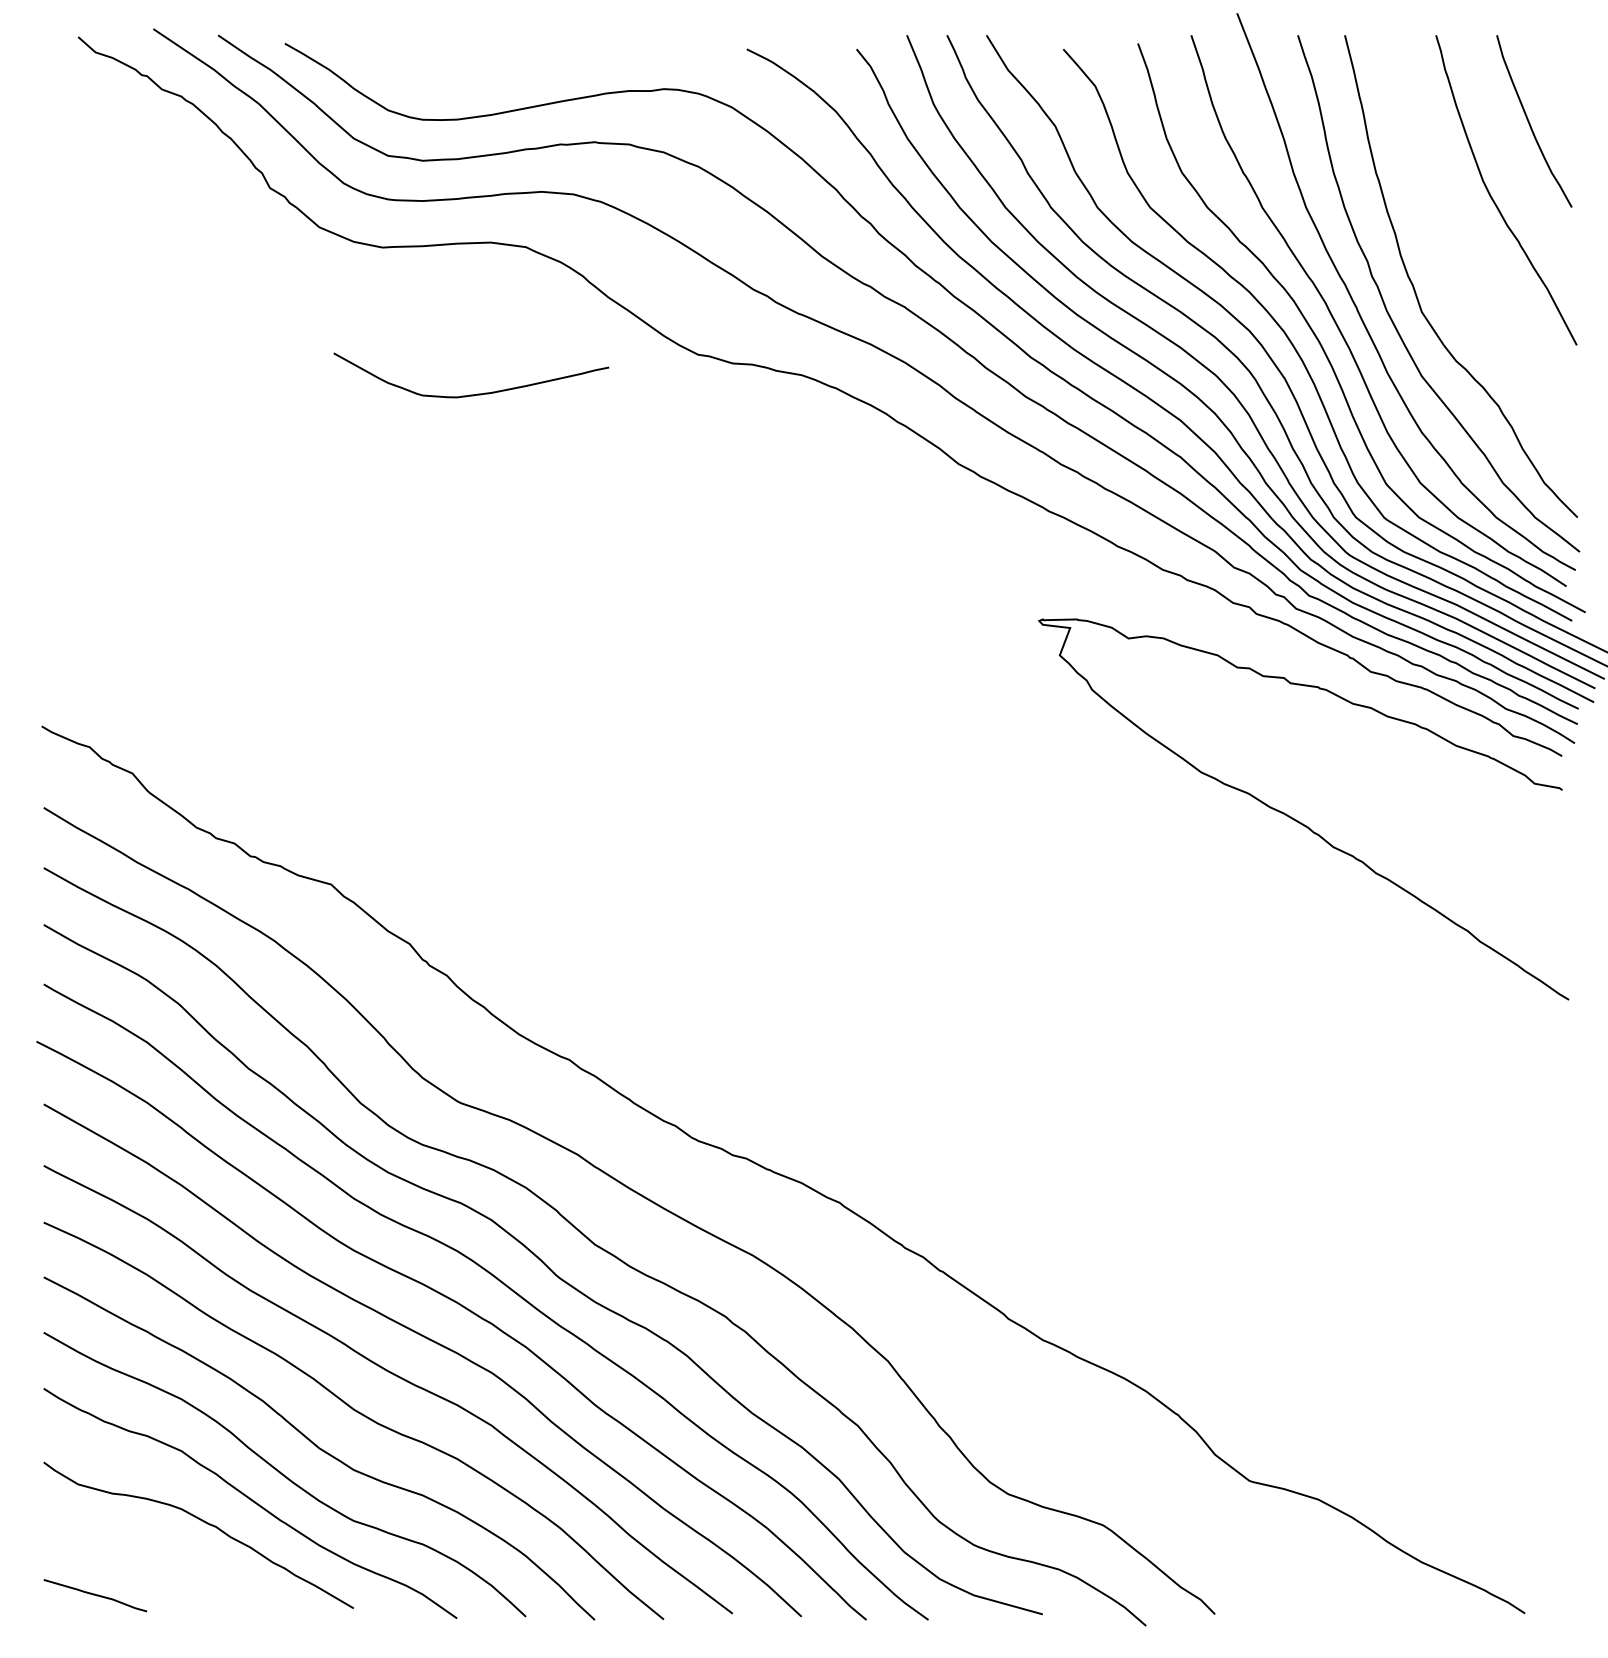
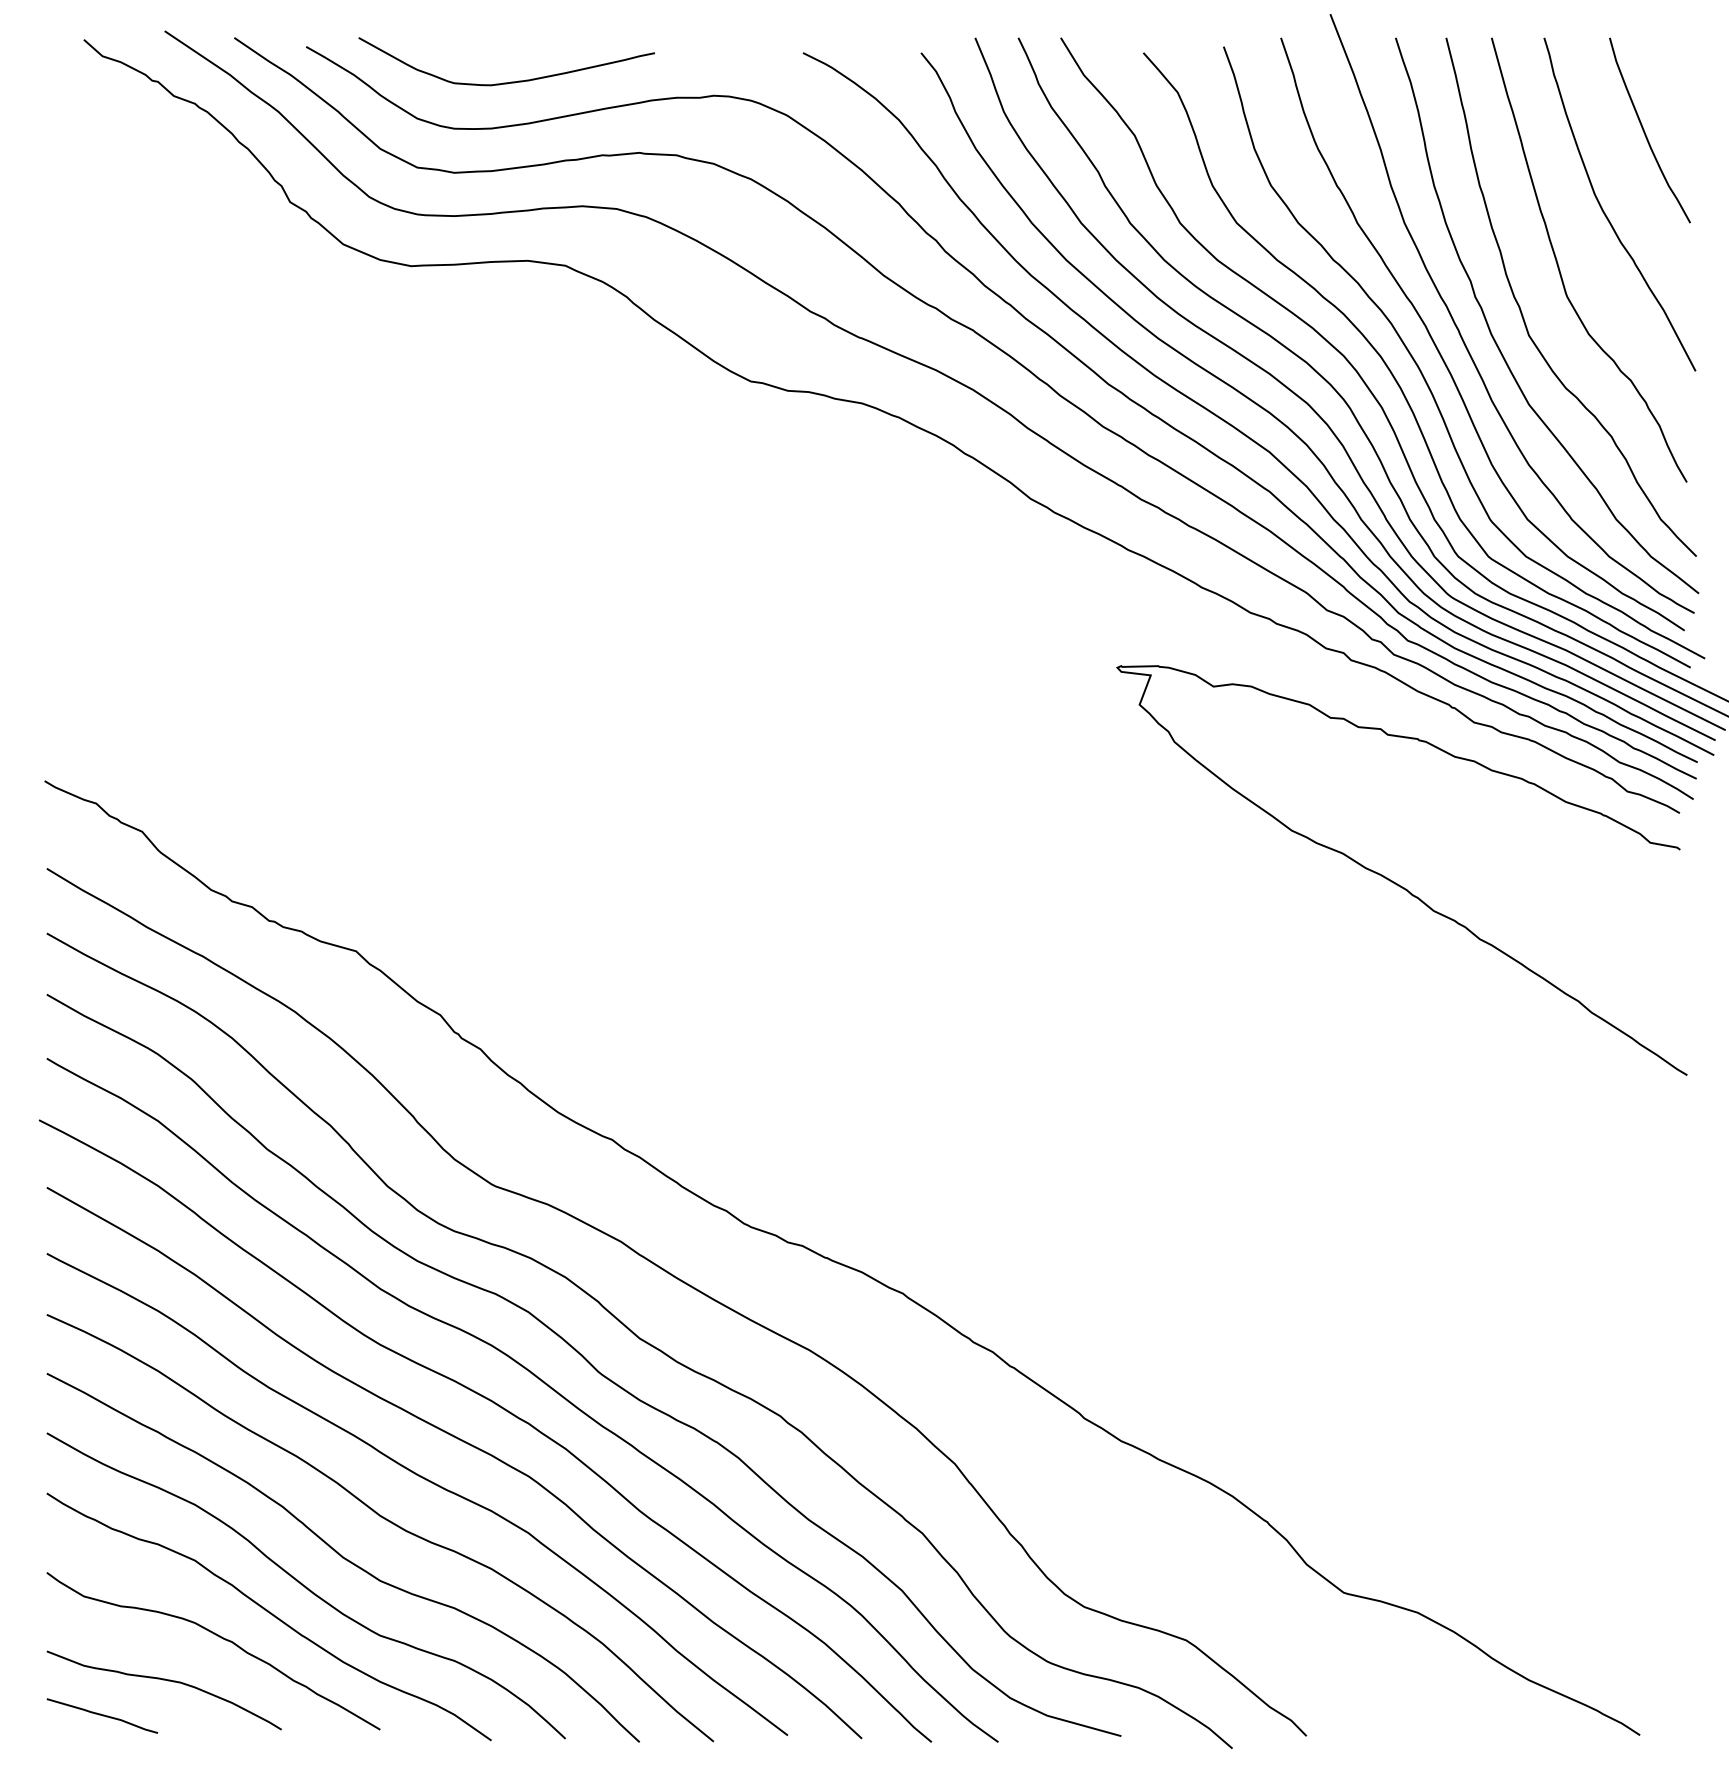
curve: (1450, 248) -> (1559, 267), added
curve: (477, 393) -> (513, 81), moved
curve: (155, 1563) -> (167, 1681), added

